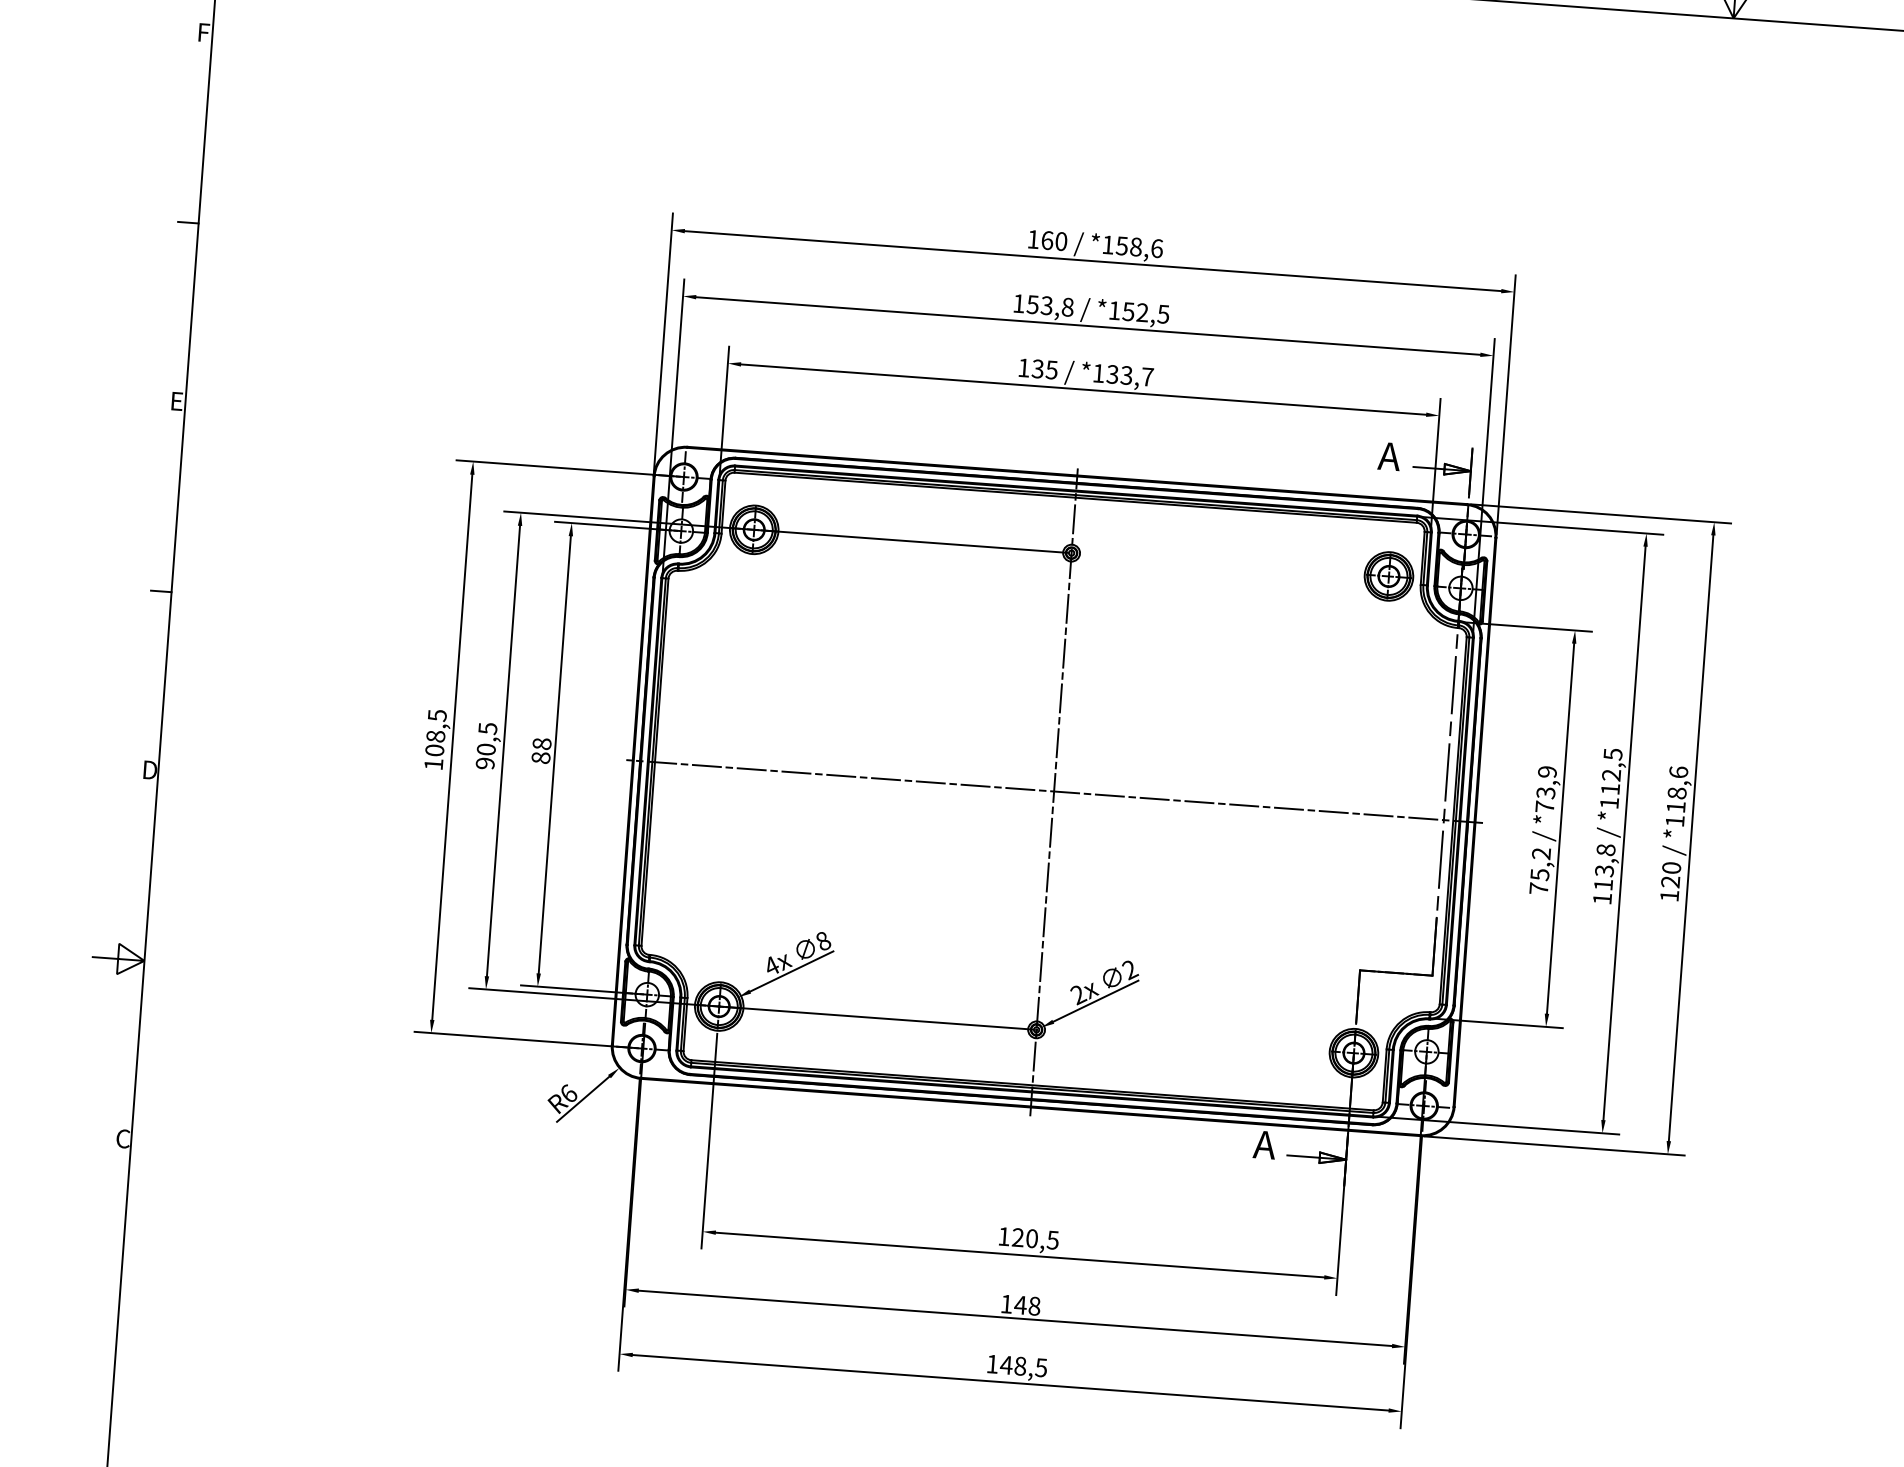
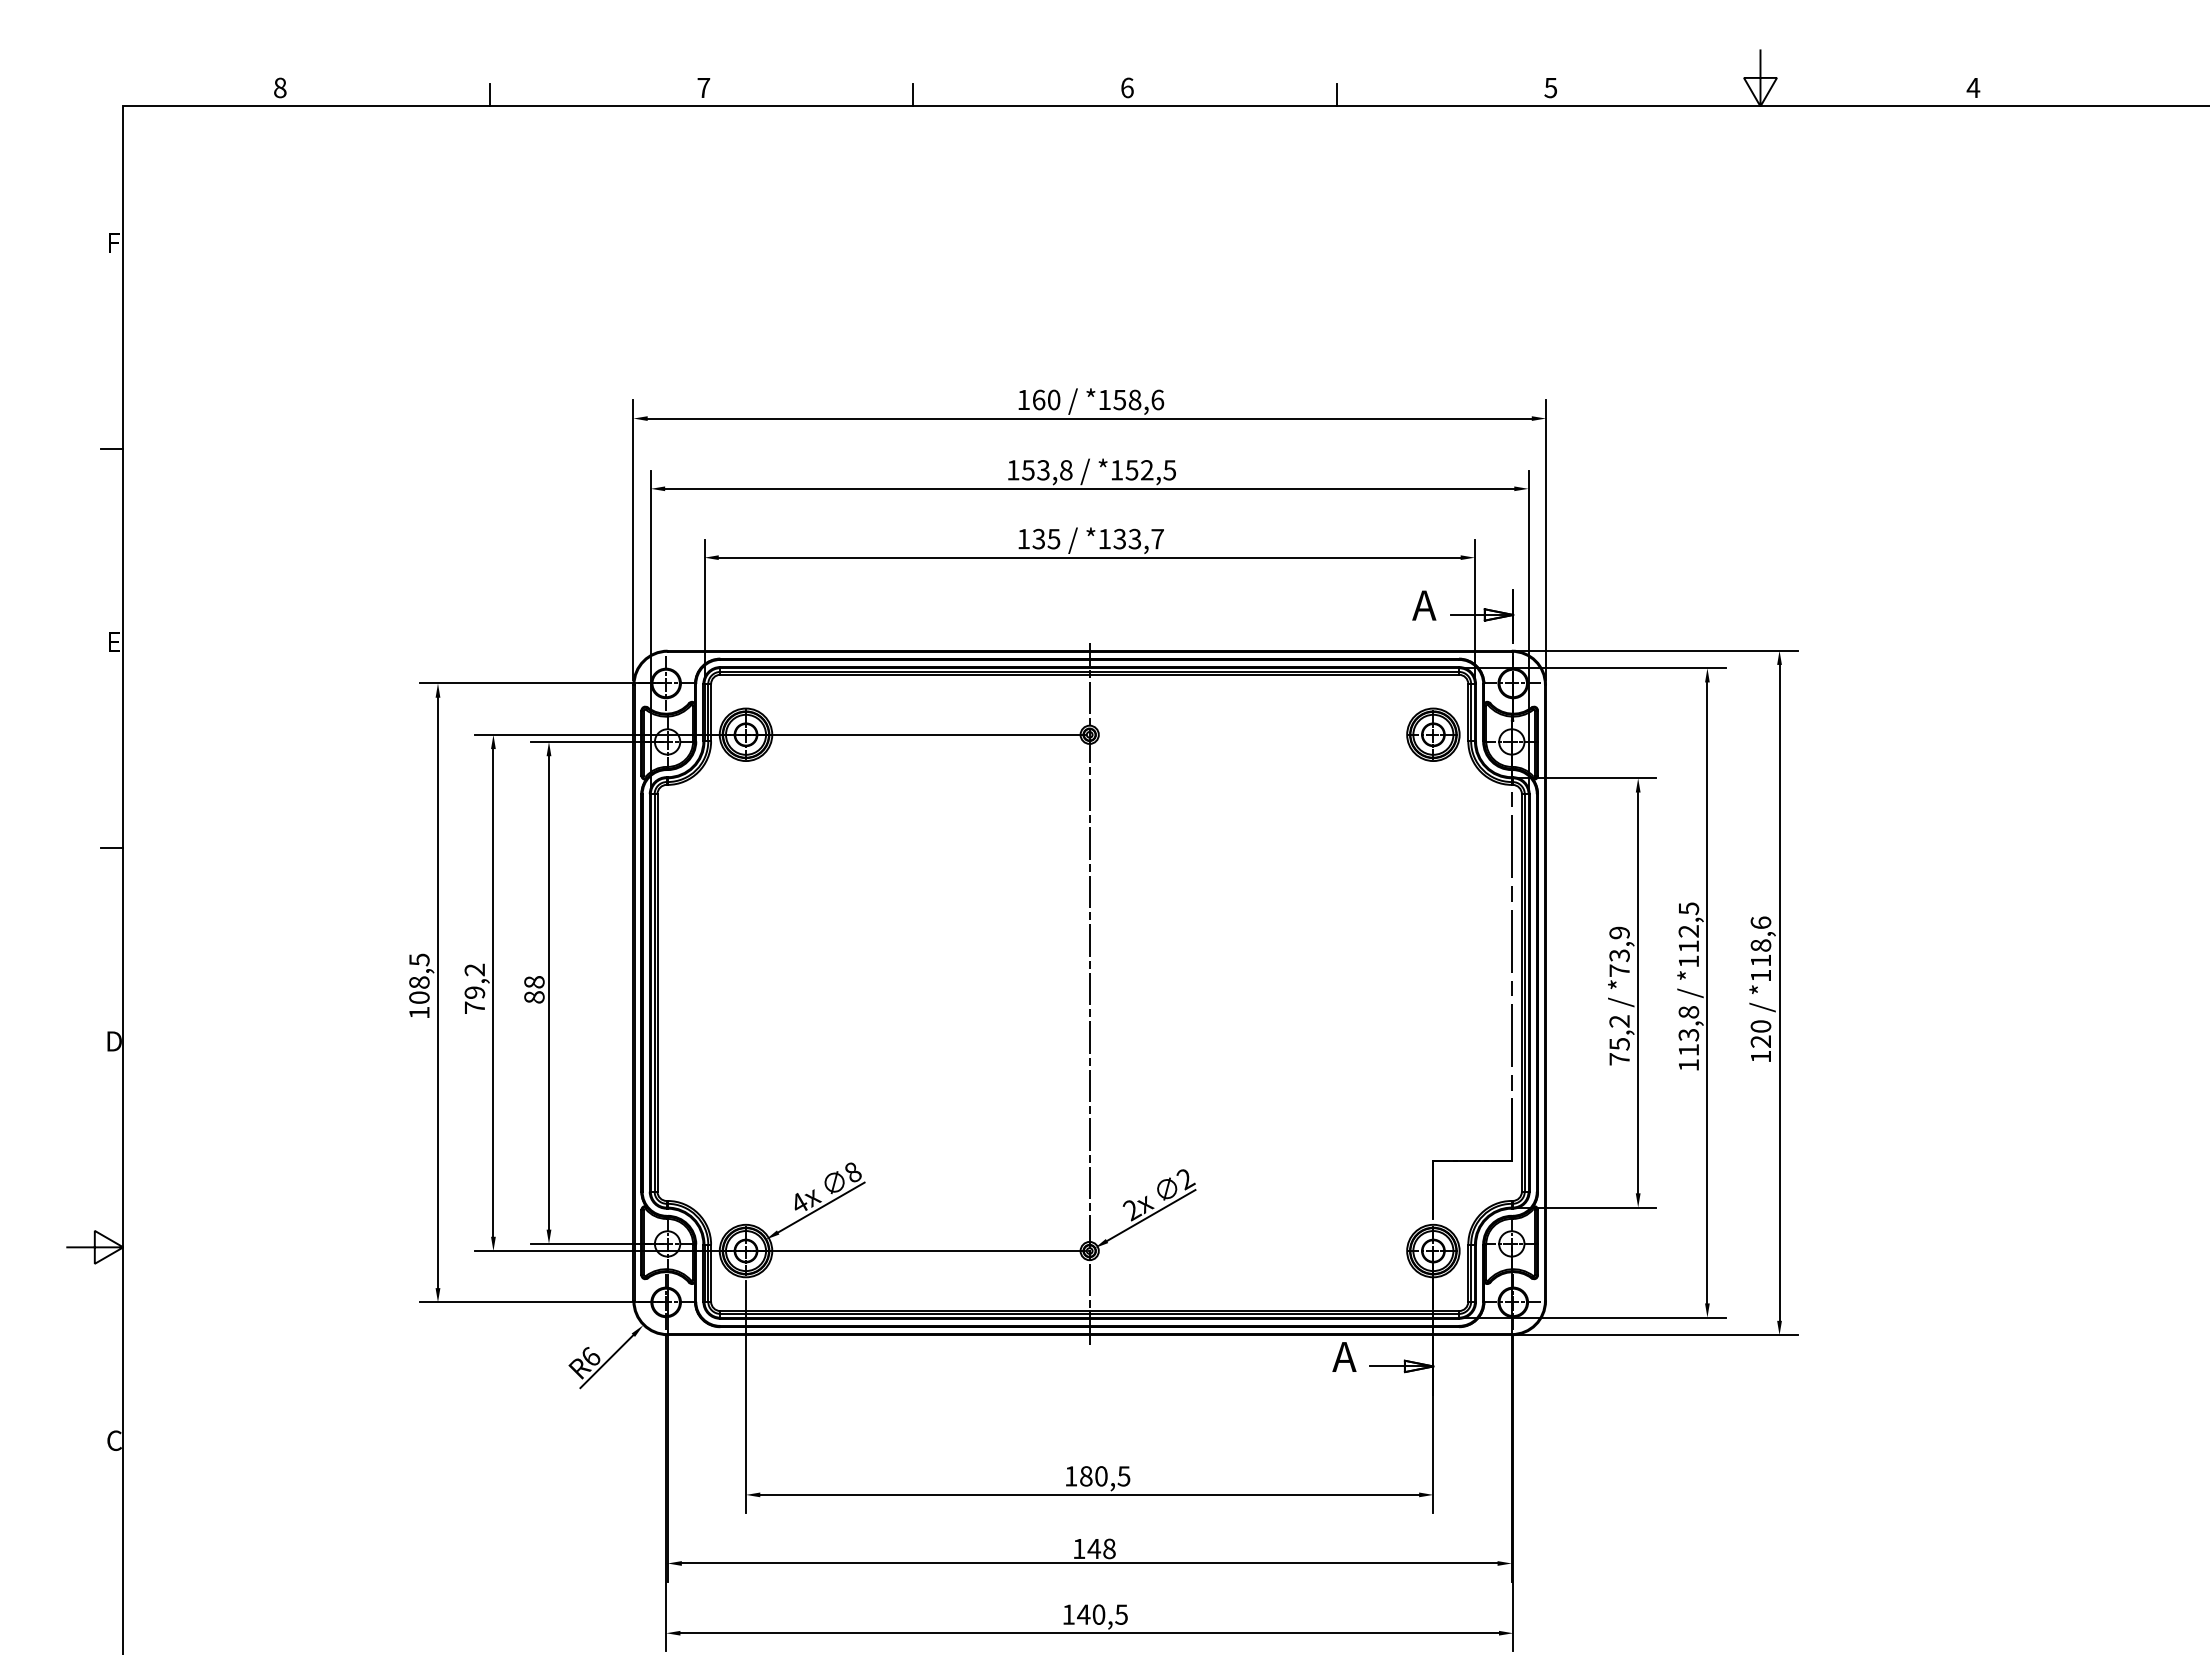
text: (486, 745) -> (474, 988), 90,5 -> 79,2
line: (1054, 791) -> (1090, 992), removed
text: (1018, 1237) -> (1086, 1476), 120,5 -> 180,5
text: (1020, 1366) -> (1098, 1614), 148,5 -> 140,5

